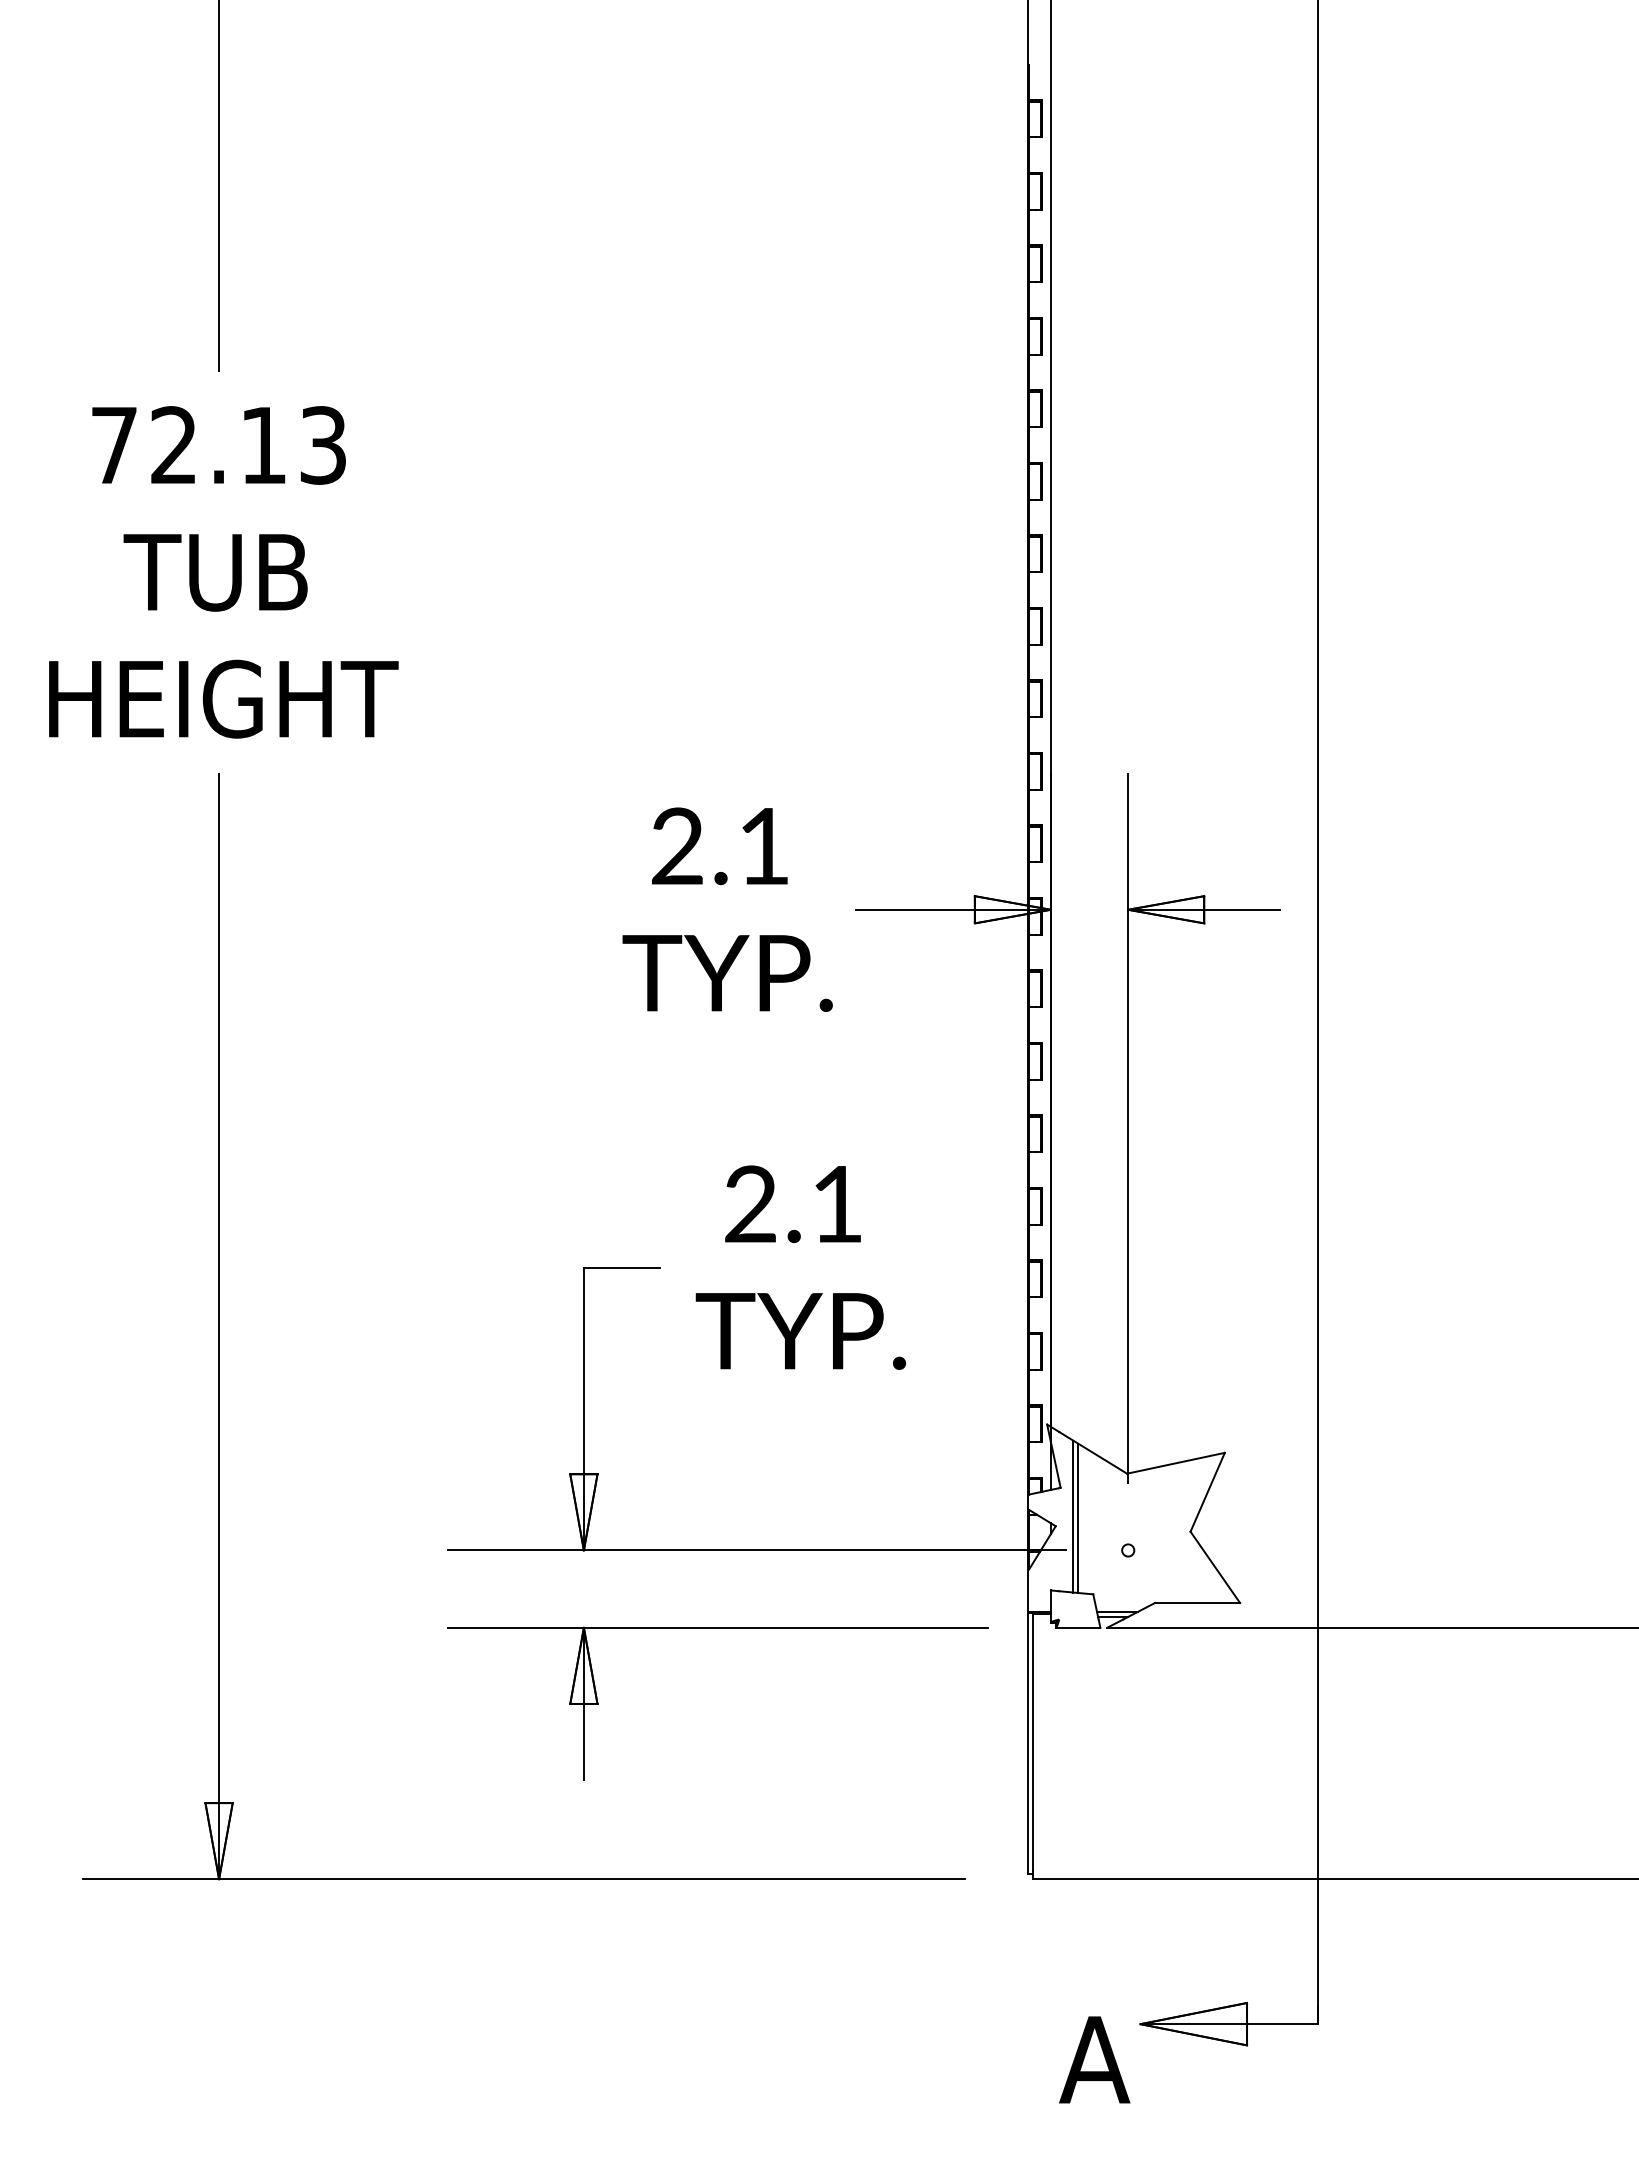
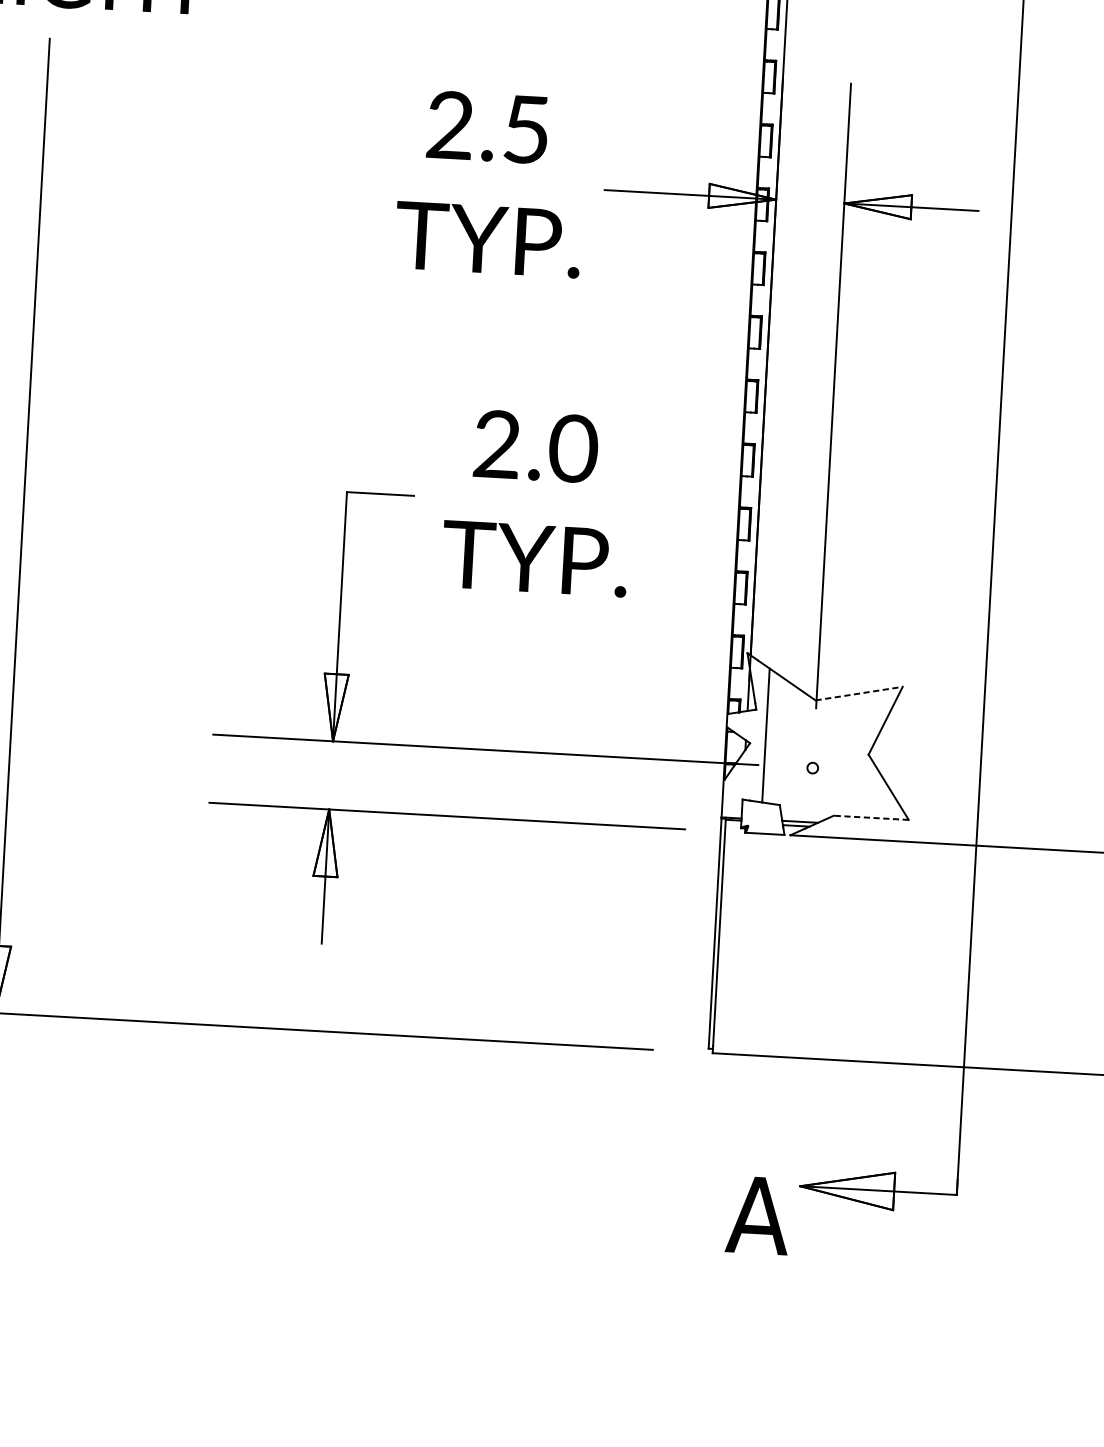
text: (763, 846) -> (526, 129), 2.1 -> 2.5
text: (837, 1204) -> (573, 448), 2.1 -> 2.0
line: (1175, 1463) -> (858, 693), solid -> dashed
line: (1078, 1517) -> (770, 736), removed
line: (1197, 1603) -> (871, 818), solid -> dashed

